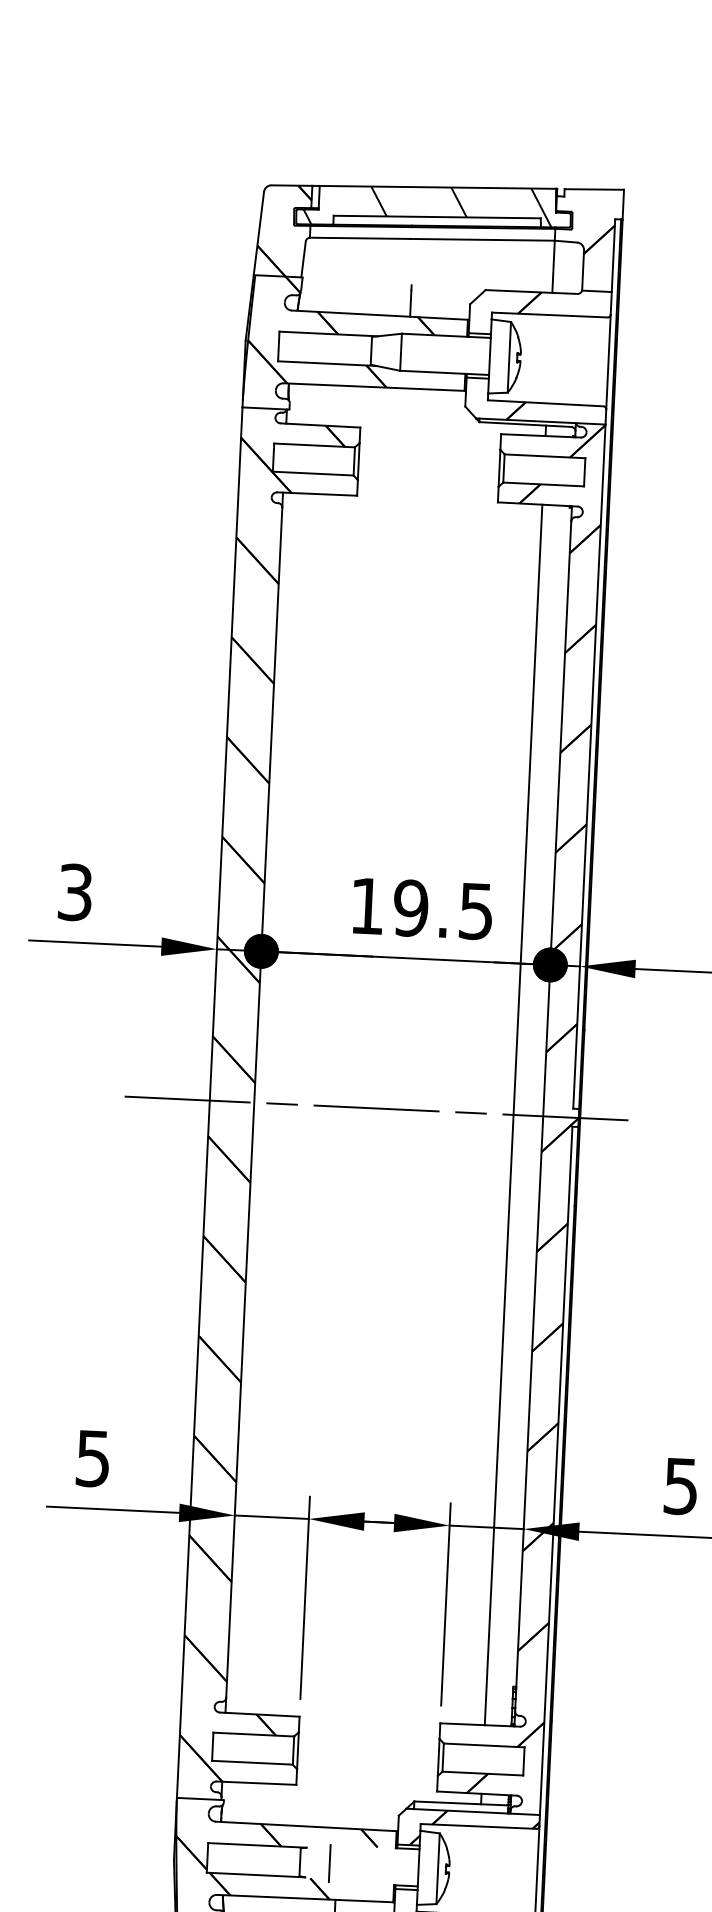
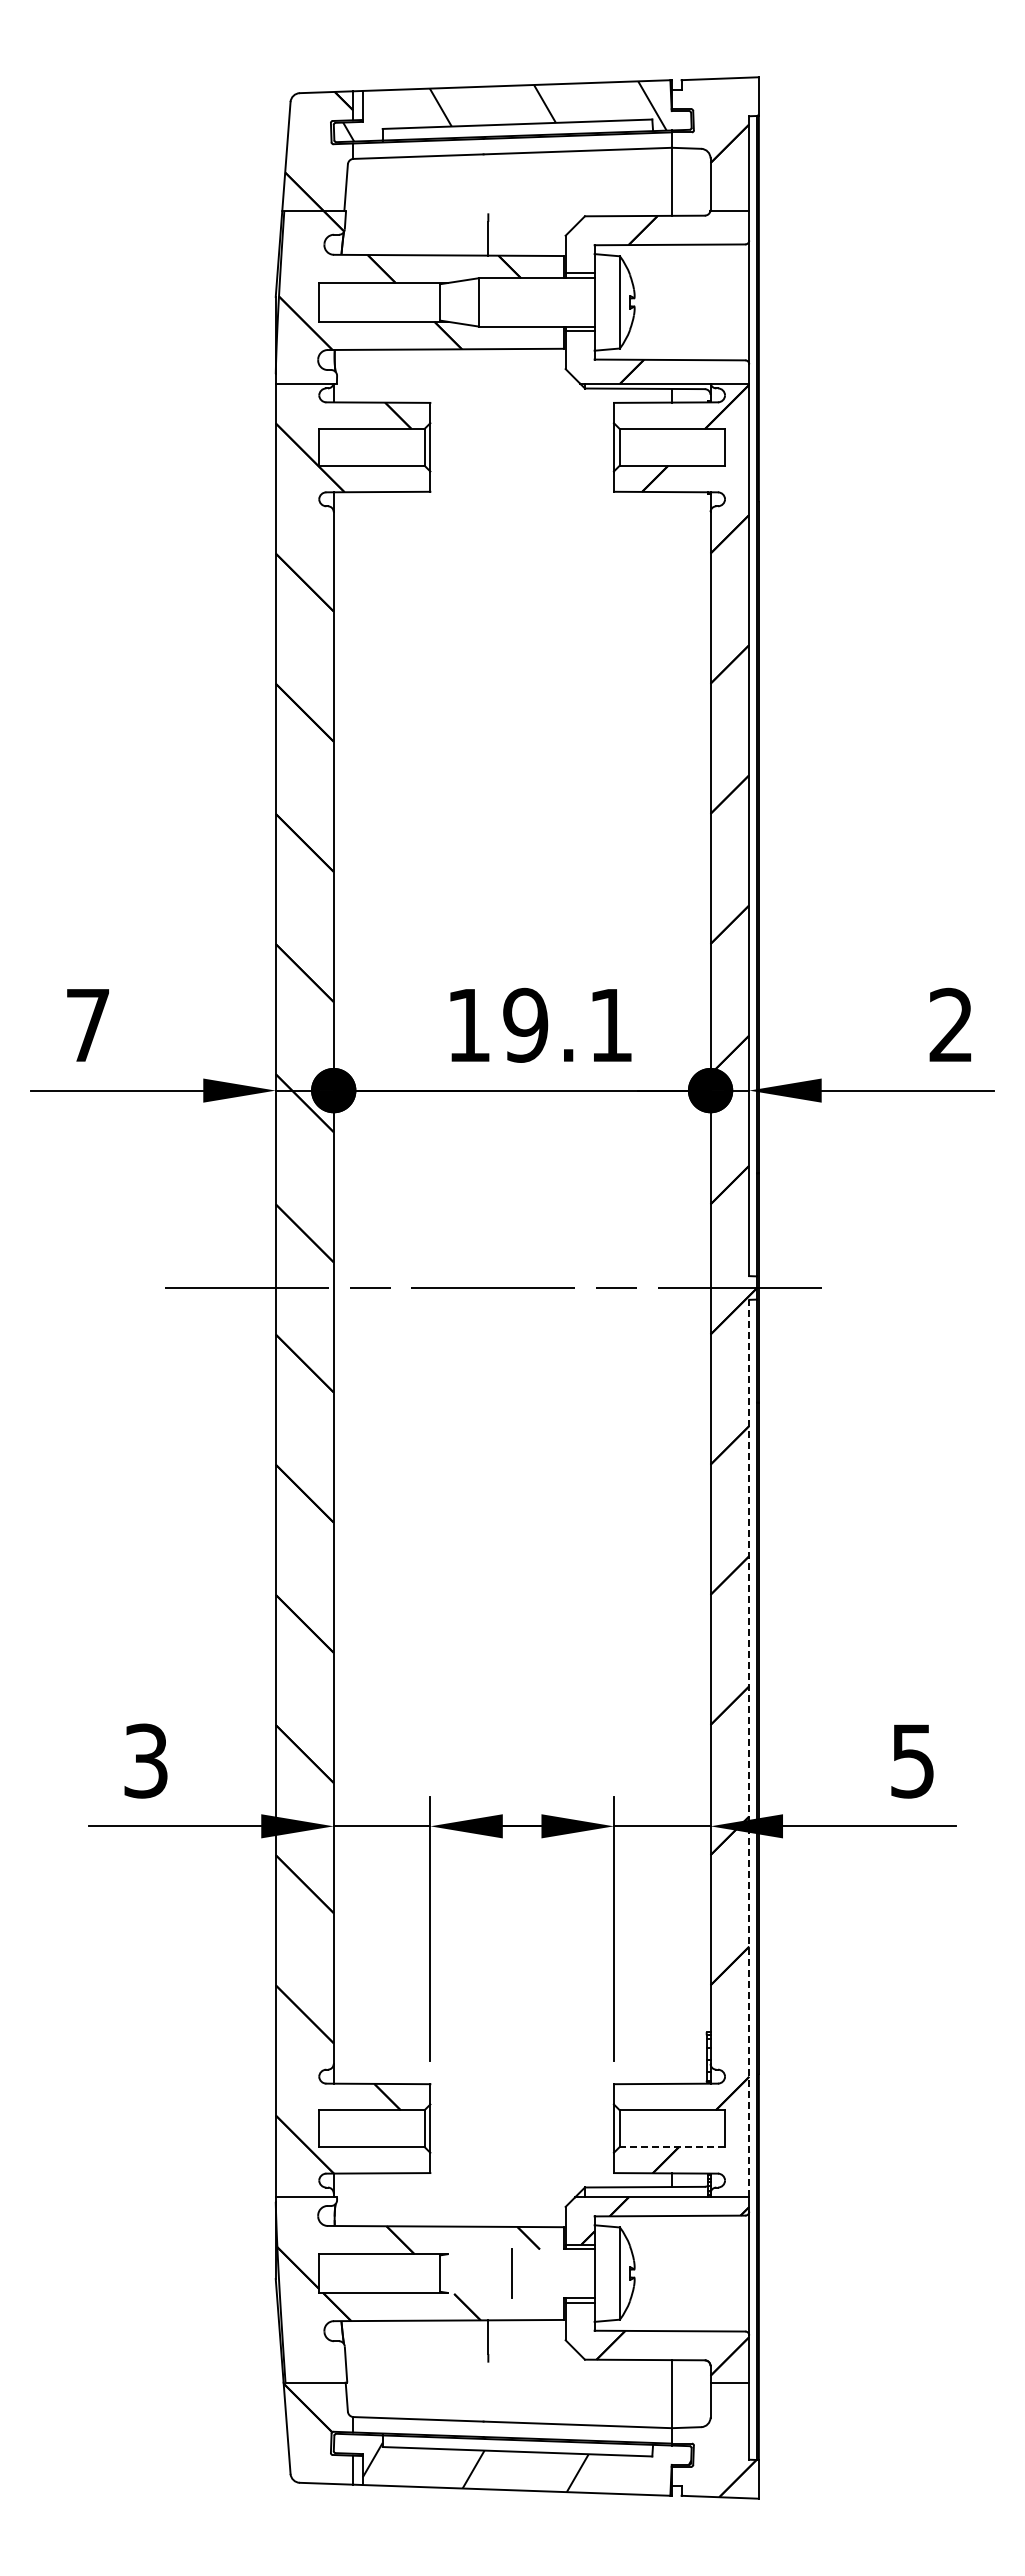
text: (74, 891) -> (87, 1024), 3 -> 7
text: (475, 911) -> (610, 1025), 19.5 -> 19.1
line: (513, 1114) -> (671, 1287), removed
text: (92, 1458) -> (145, 1760), 5 -> 3
line: (556, 1470) -> (749, 1748), solid -> dashed
line: (482, 1773) -> (672, 2147), solid -> dashed
line: (329, 1863) -> (511, 2273), moved

